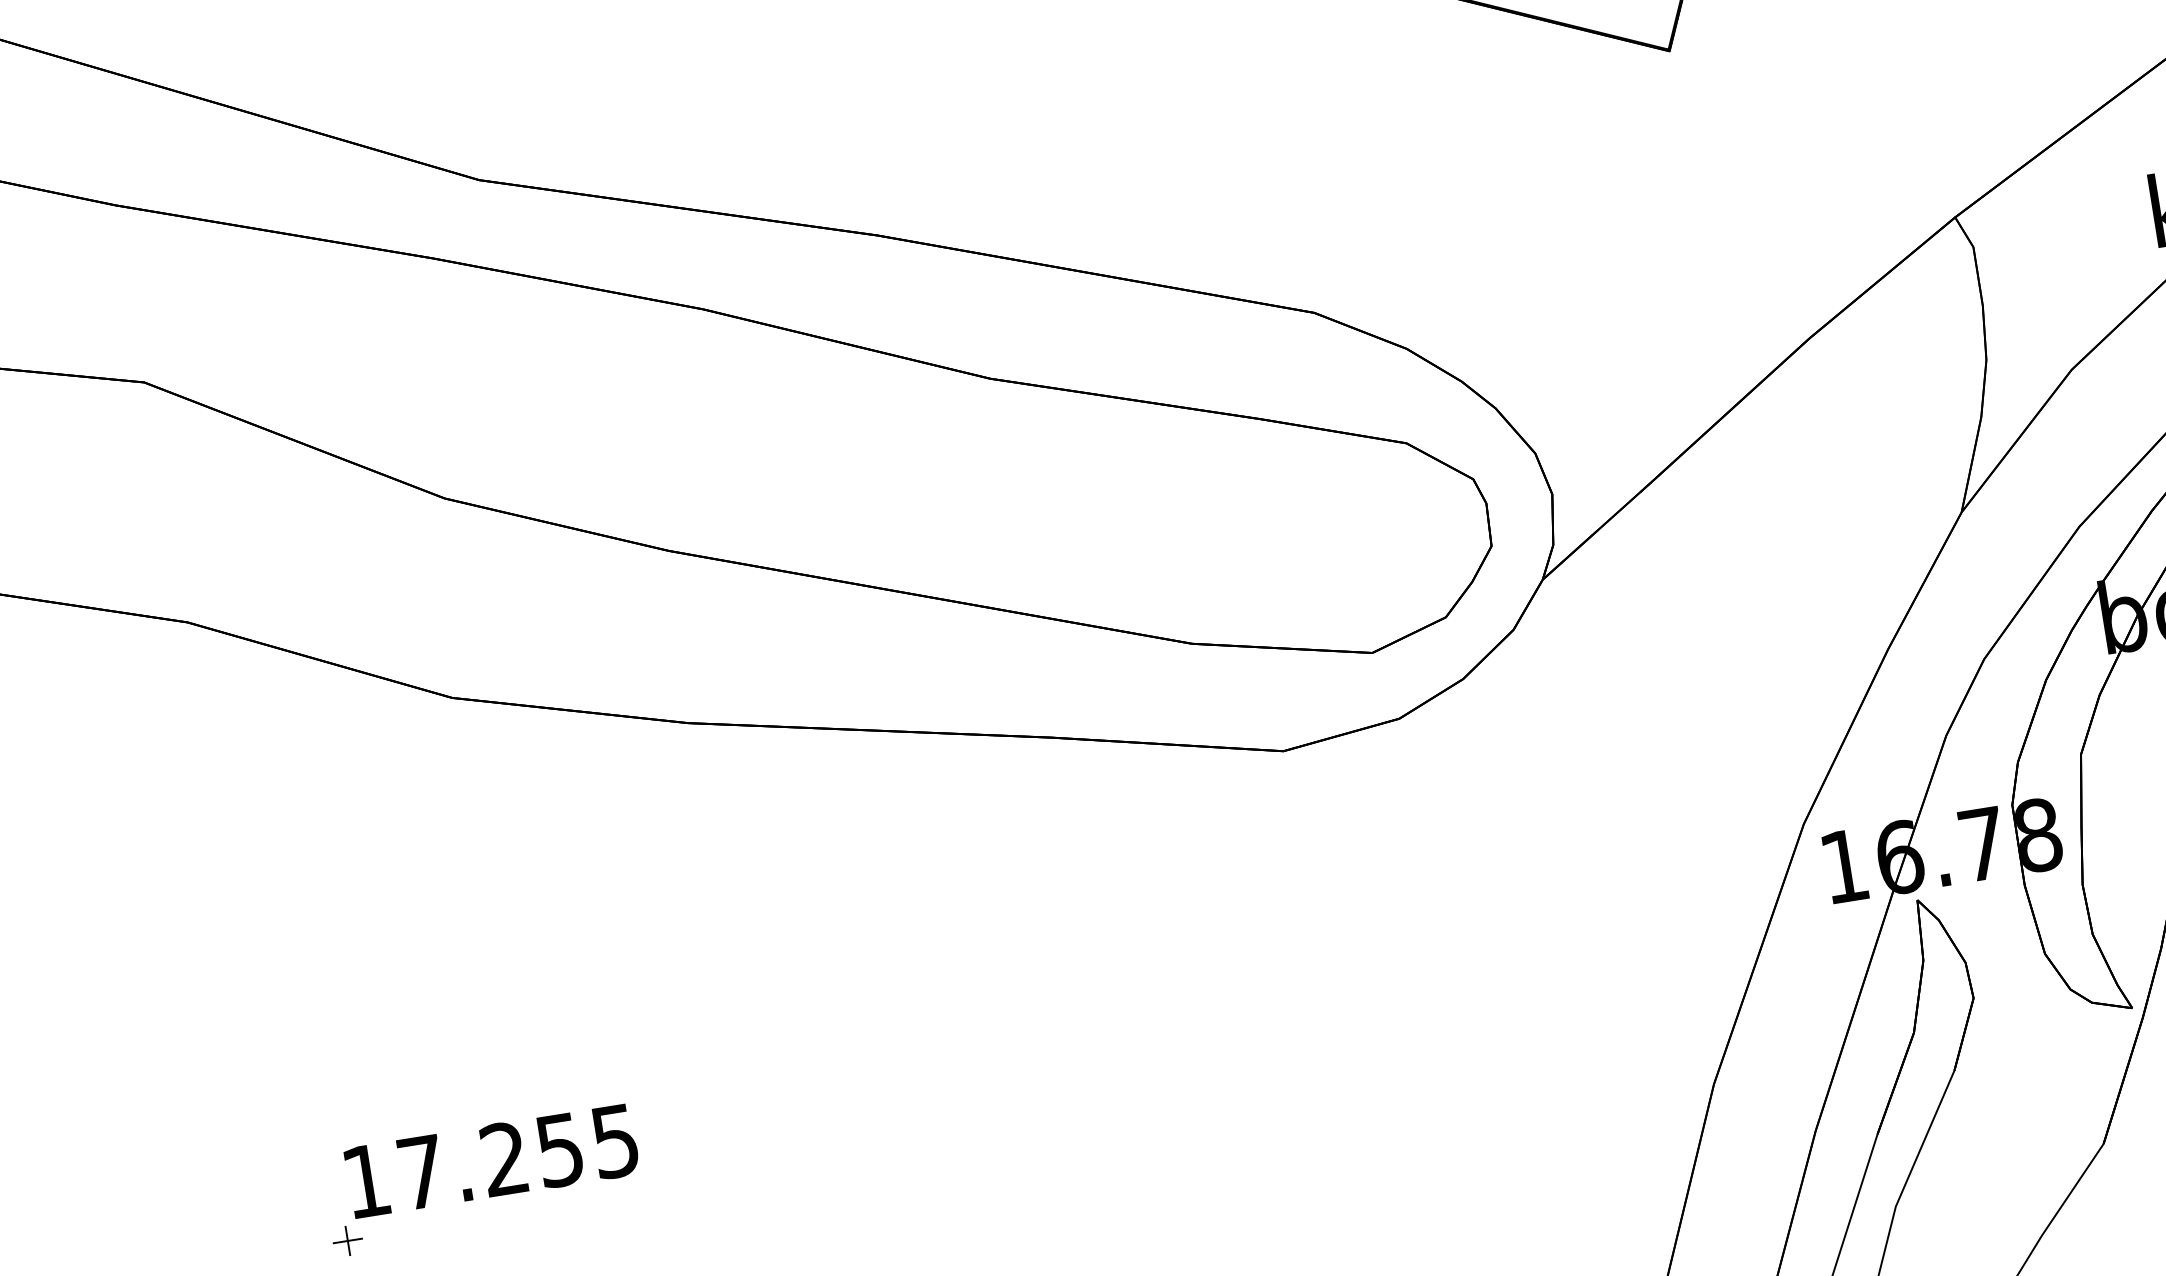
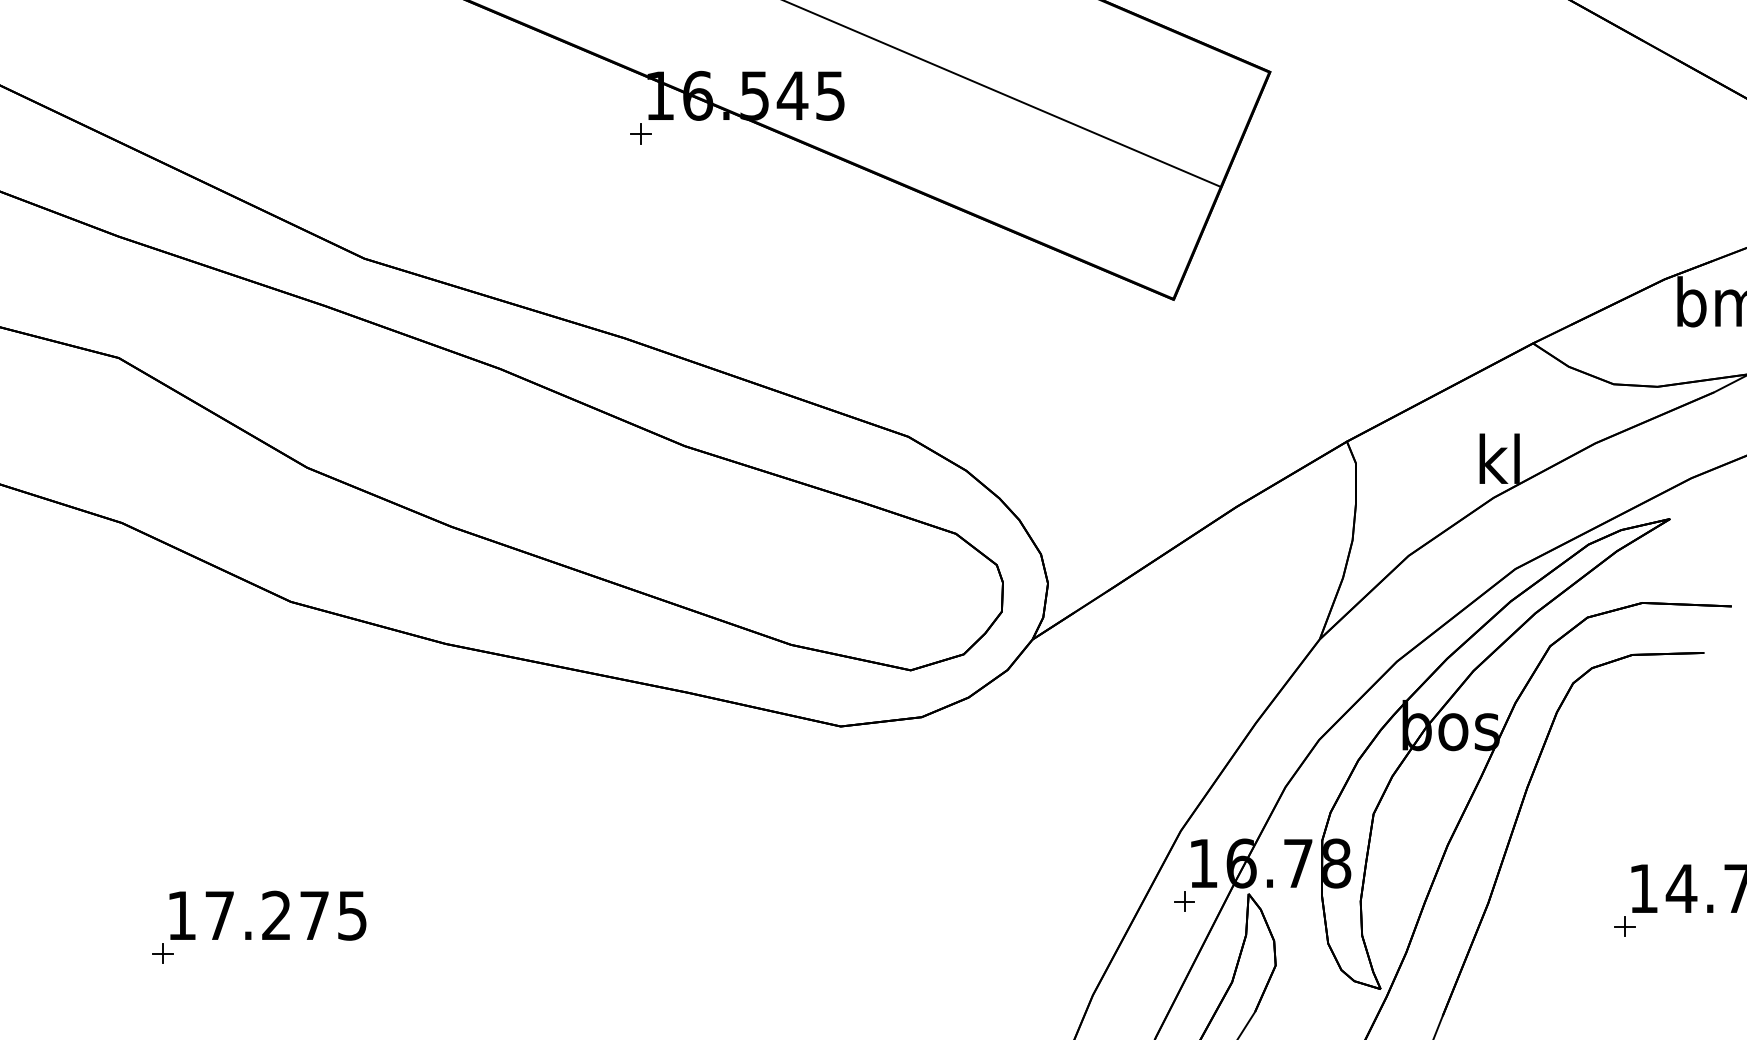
part: (1825, 926) -> (1184, 901), added
text: (559, 1149) -> (314, 915), 17.255 -> 17.275

